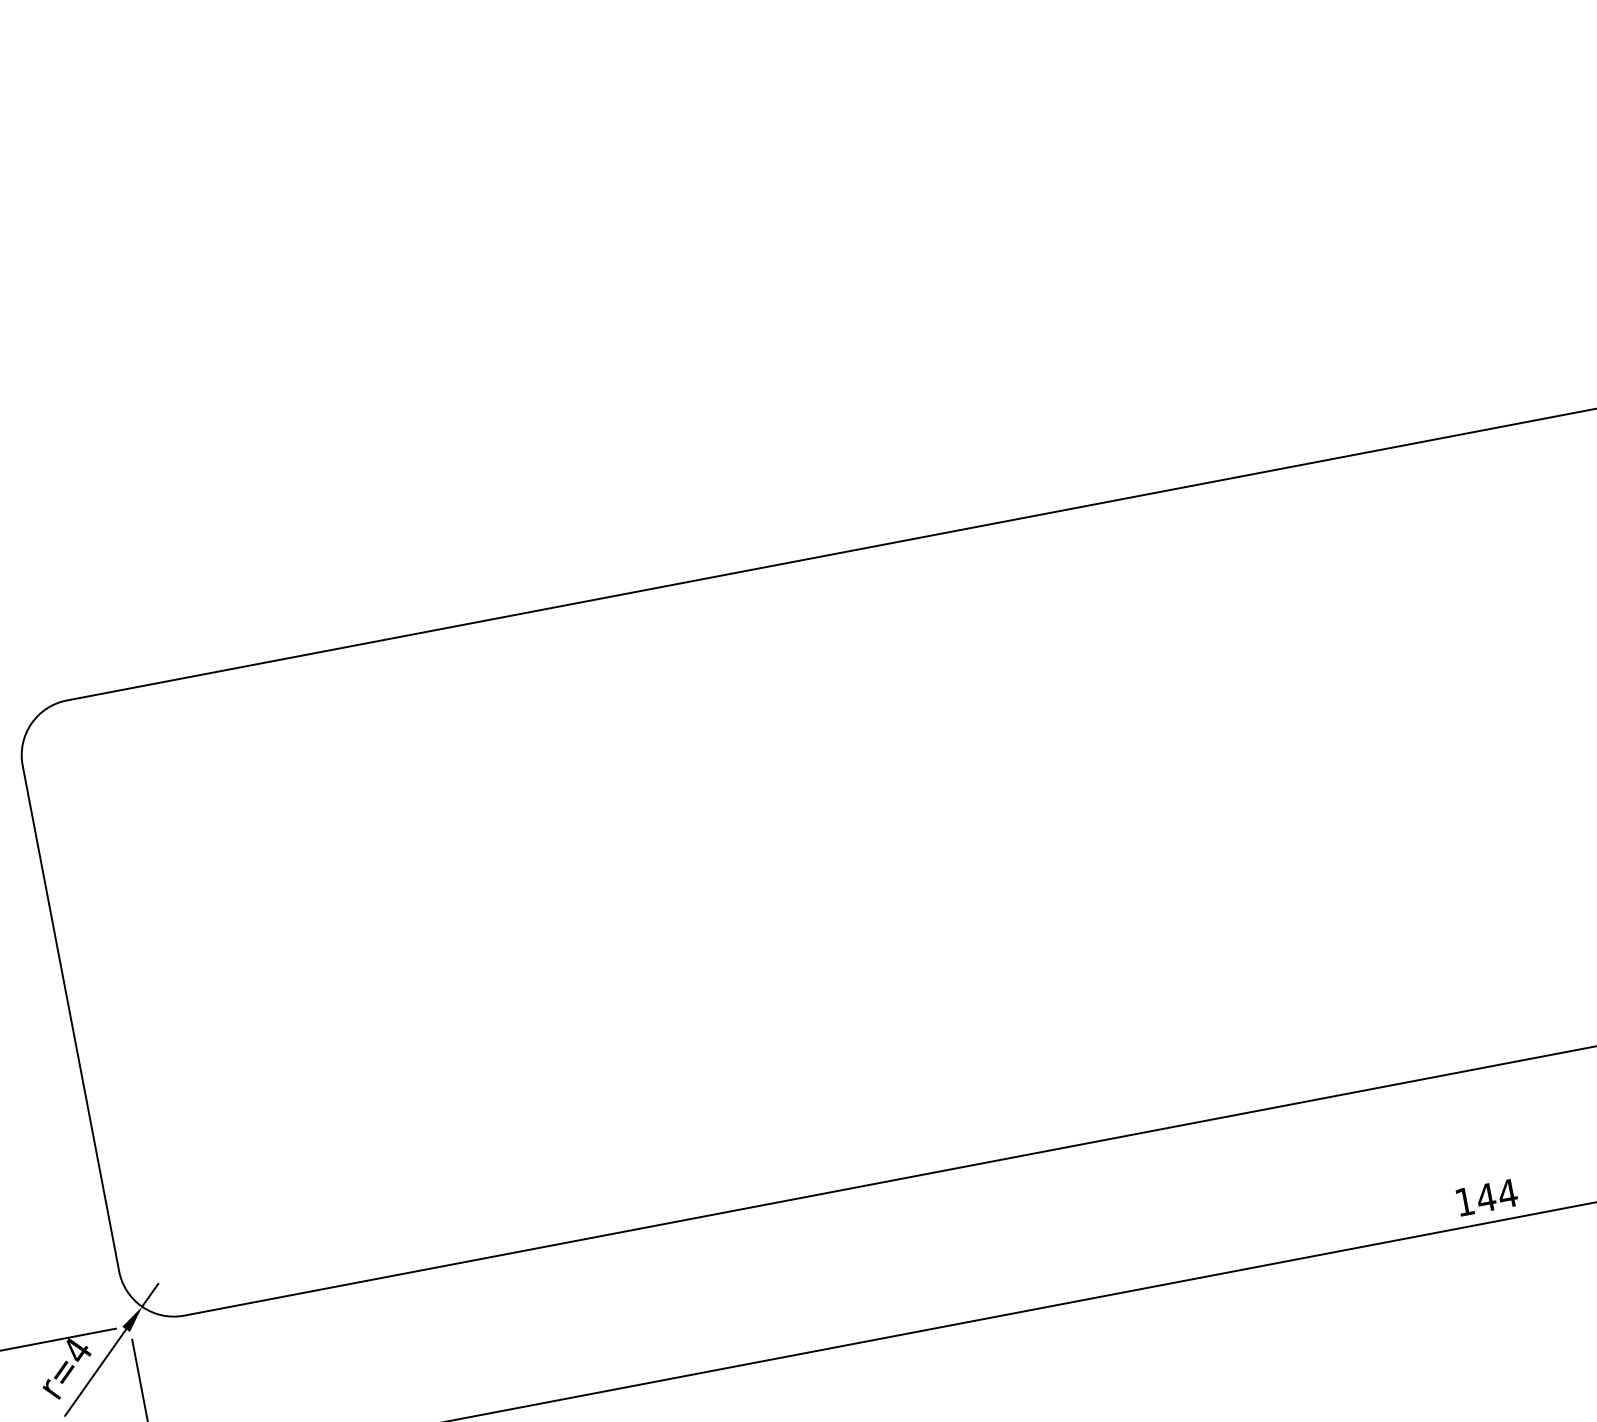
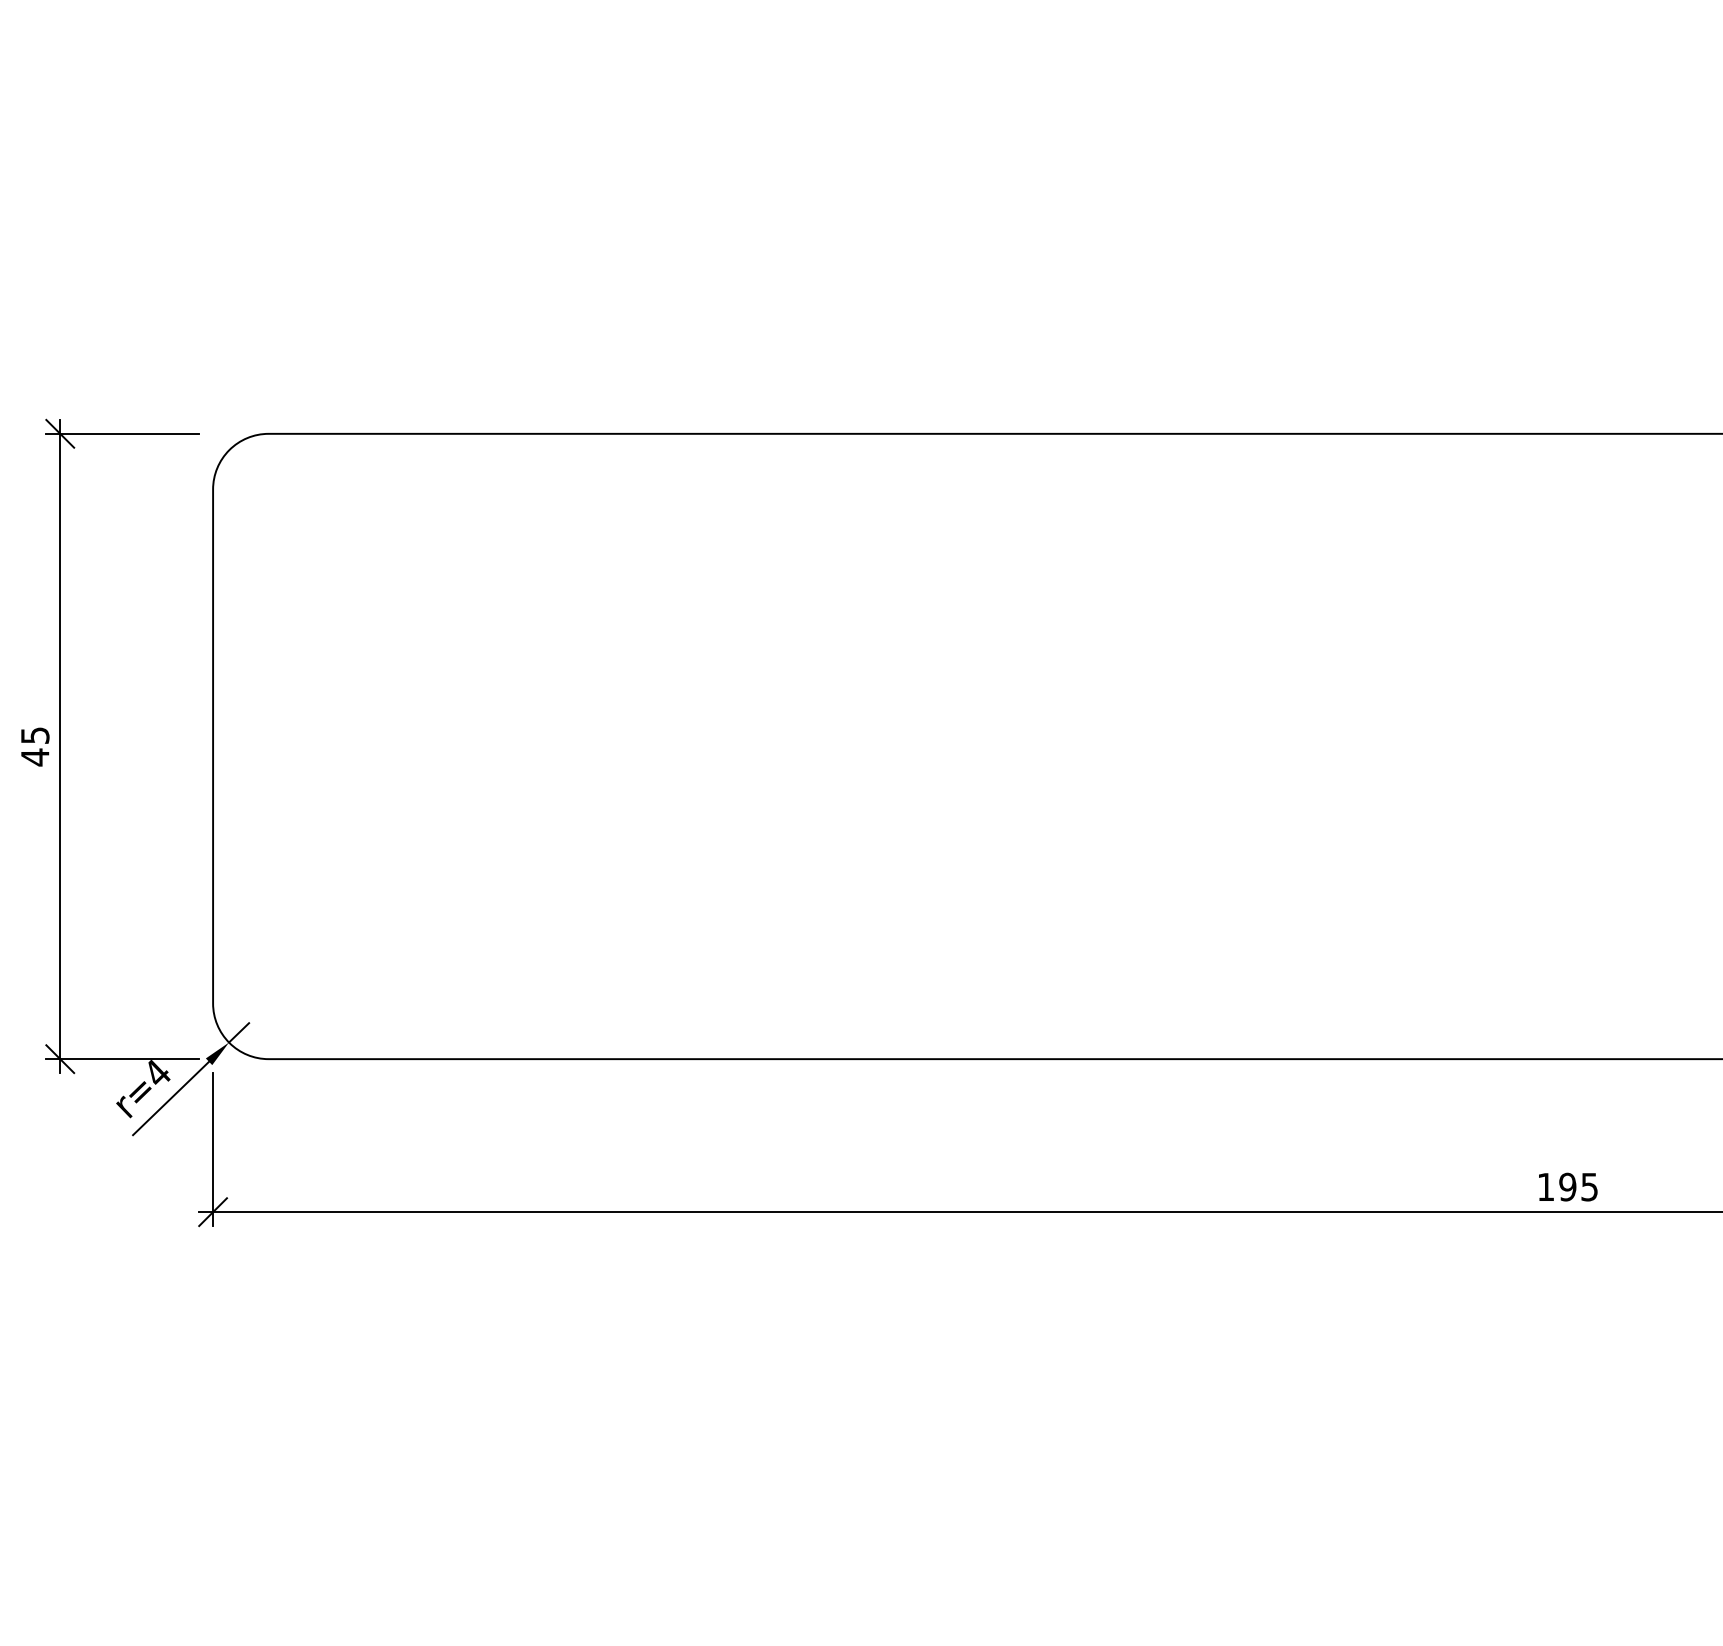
text: (1496, 1195) -> (1578, 1186), 144 -> 195

